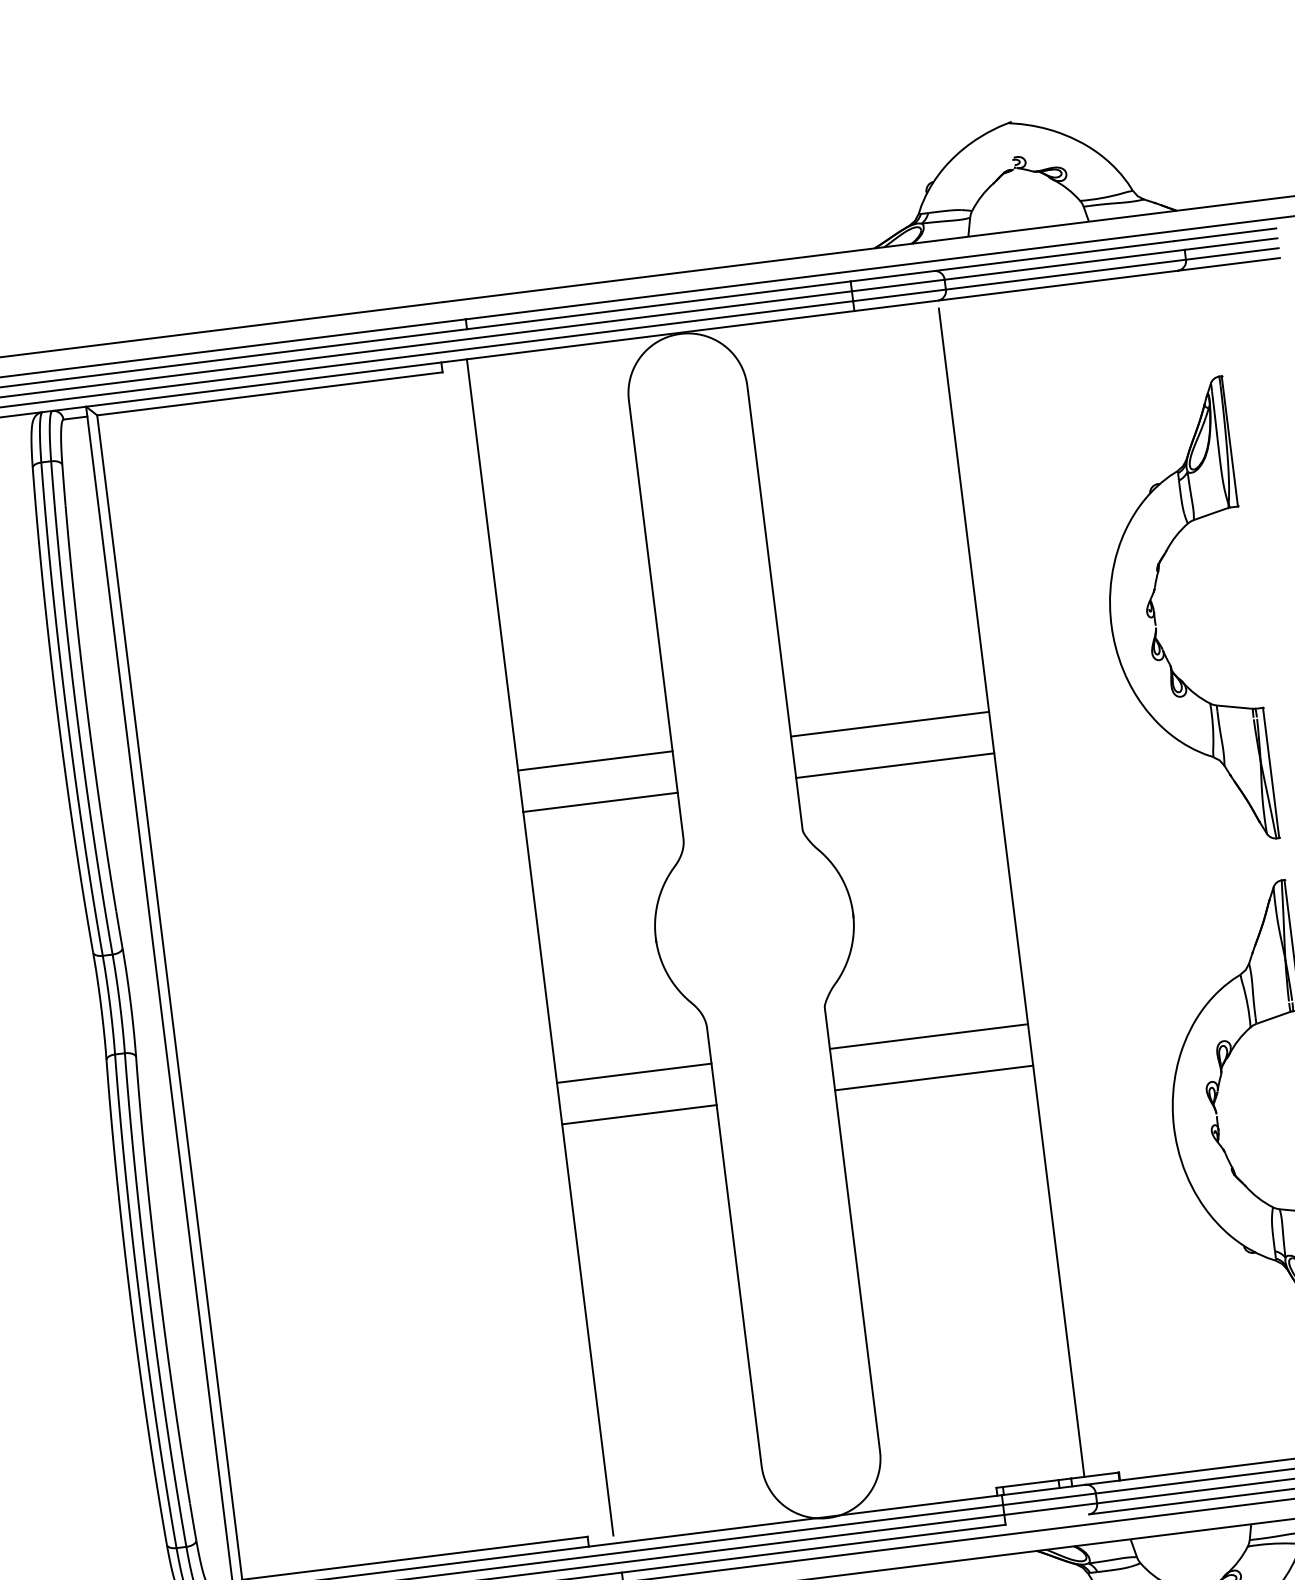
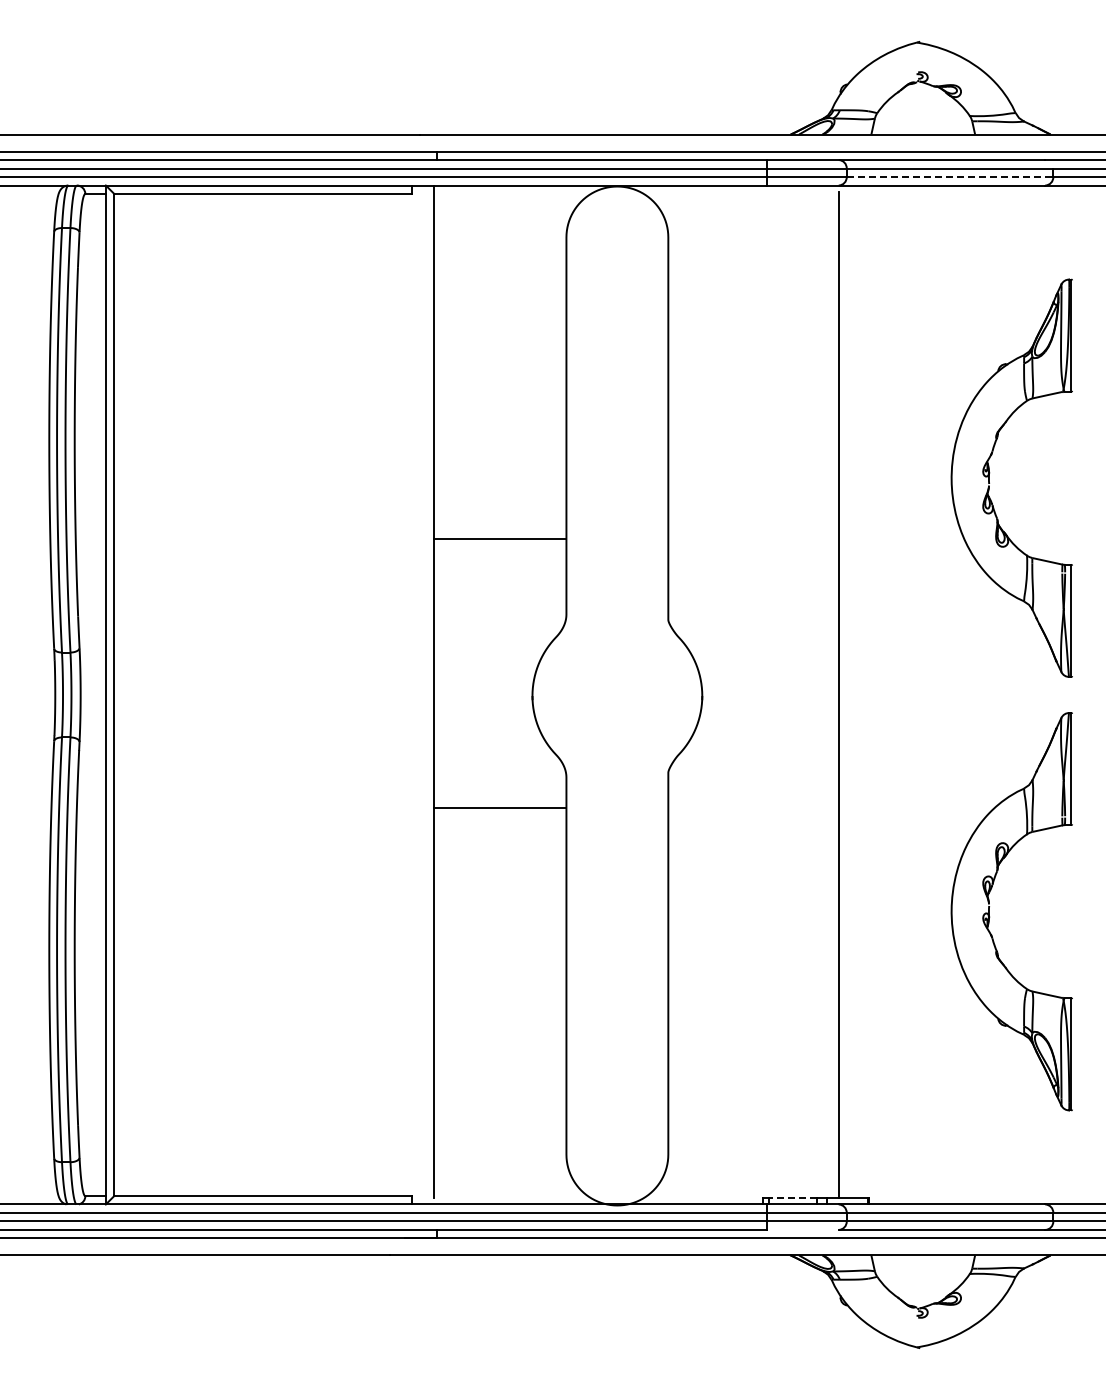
line: (1066, 275) -> (950, 177), solid -> dashed
line: (890, 724) -> (753, 539), removed
line: (895, 766) -> (753, 575), removed
line: (600, 802) -> (499, 575), removed
line: (928, 1036) -> (753, 808), removed
line: (934, 1077) -> (753, 843), removed
line: (638, 1114) -> (499, 843), removed
line: (1030, 1483) -> (792, 1197), solid -> dashed

